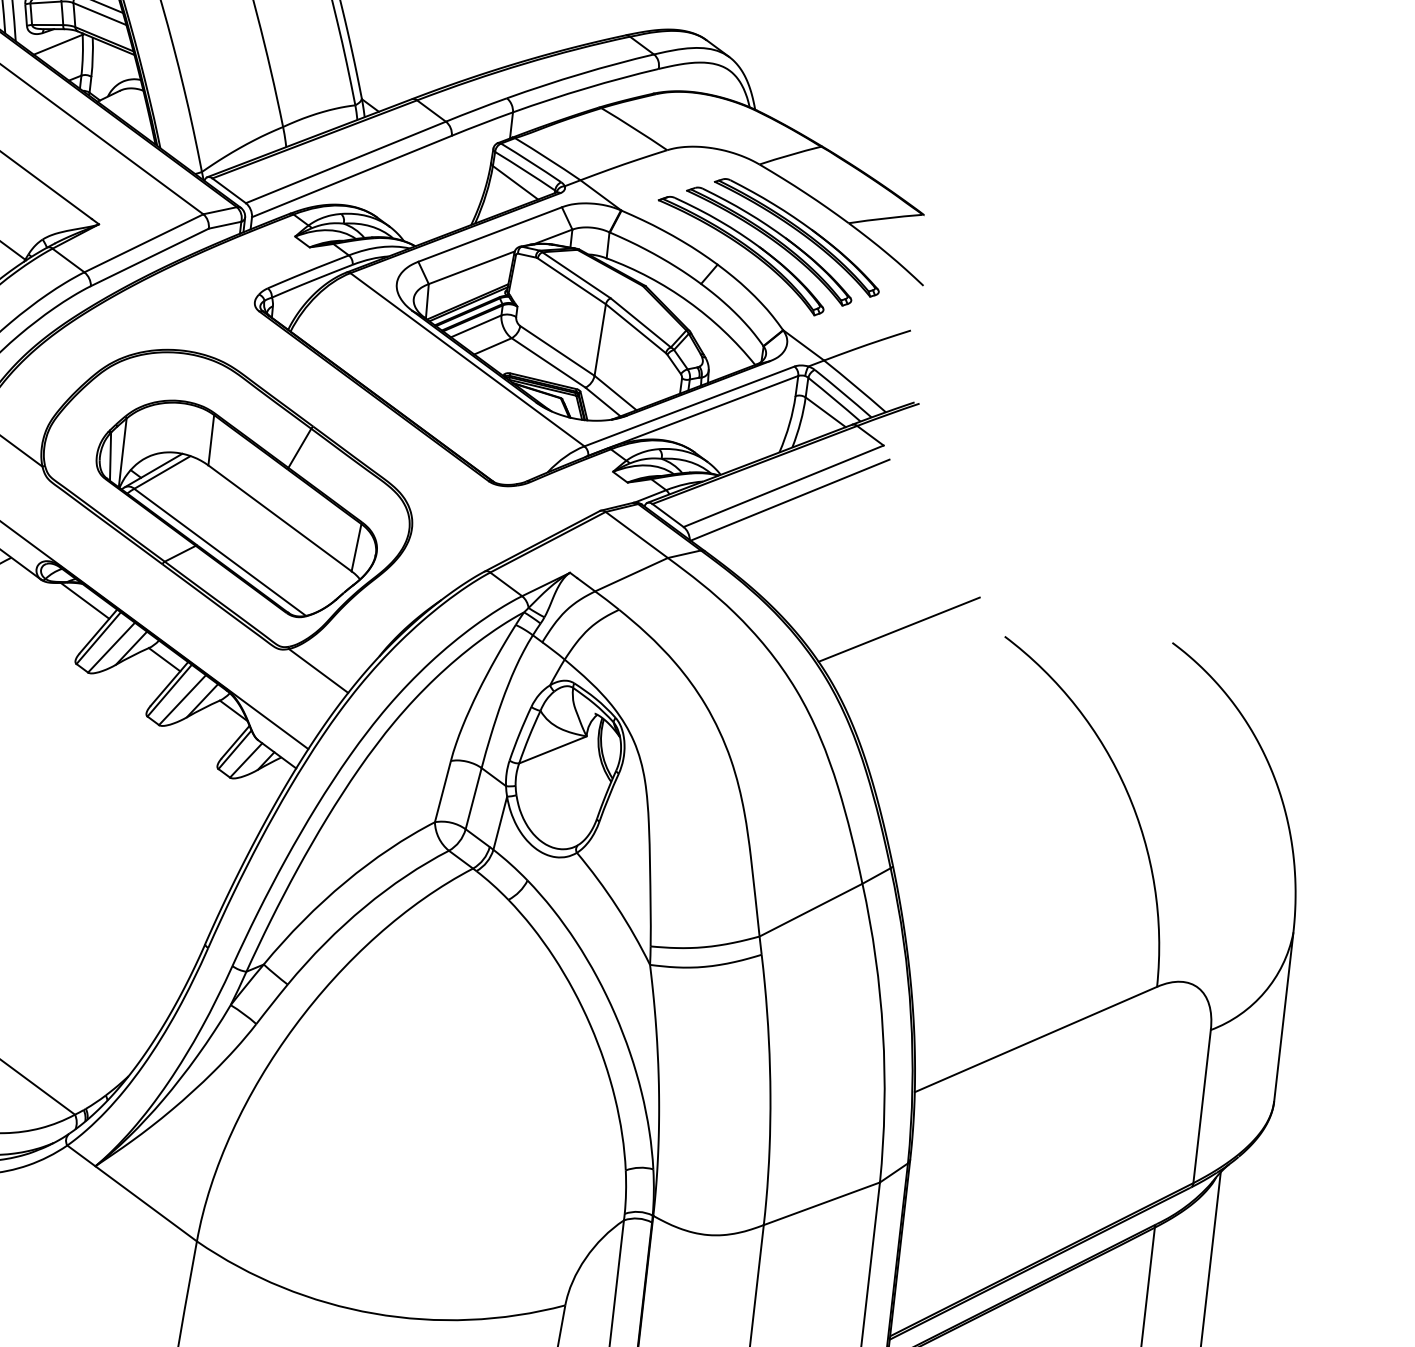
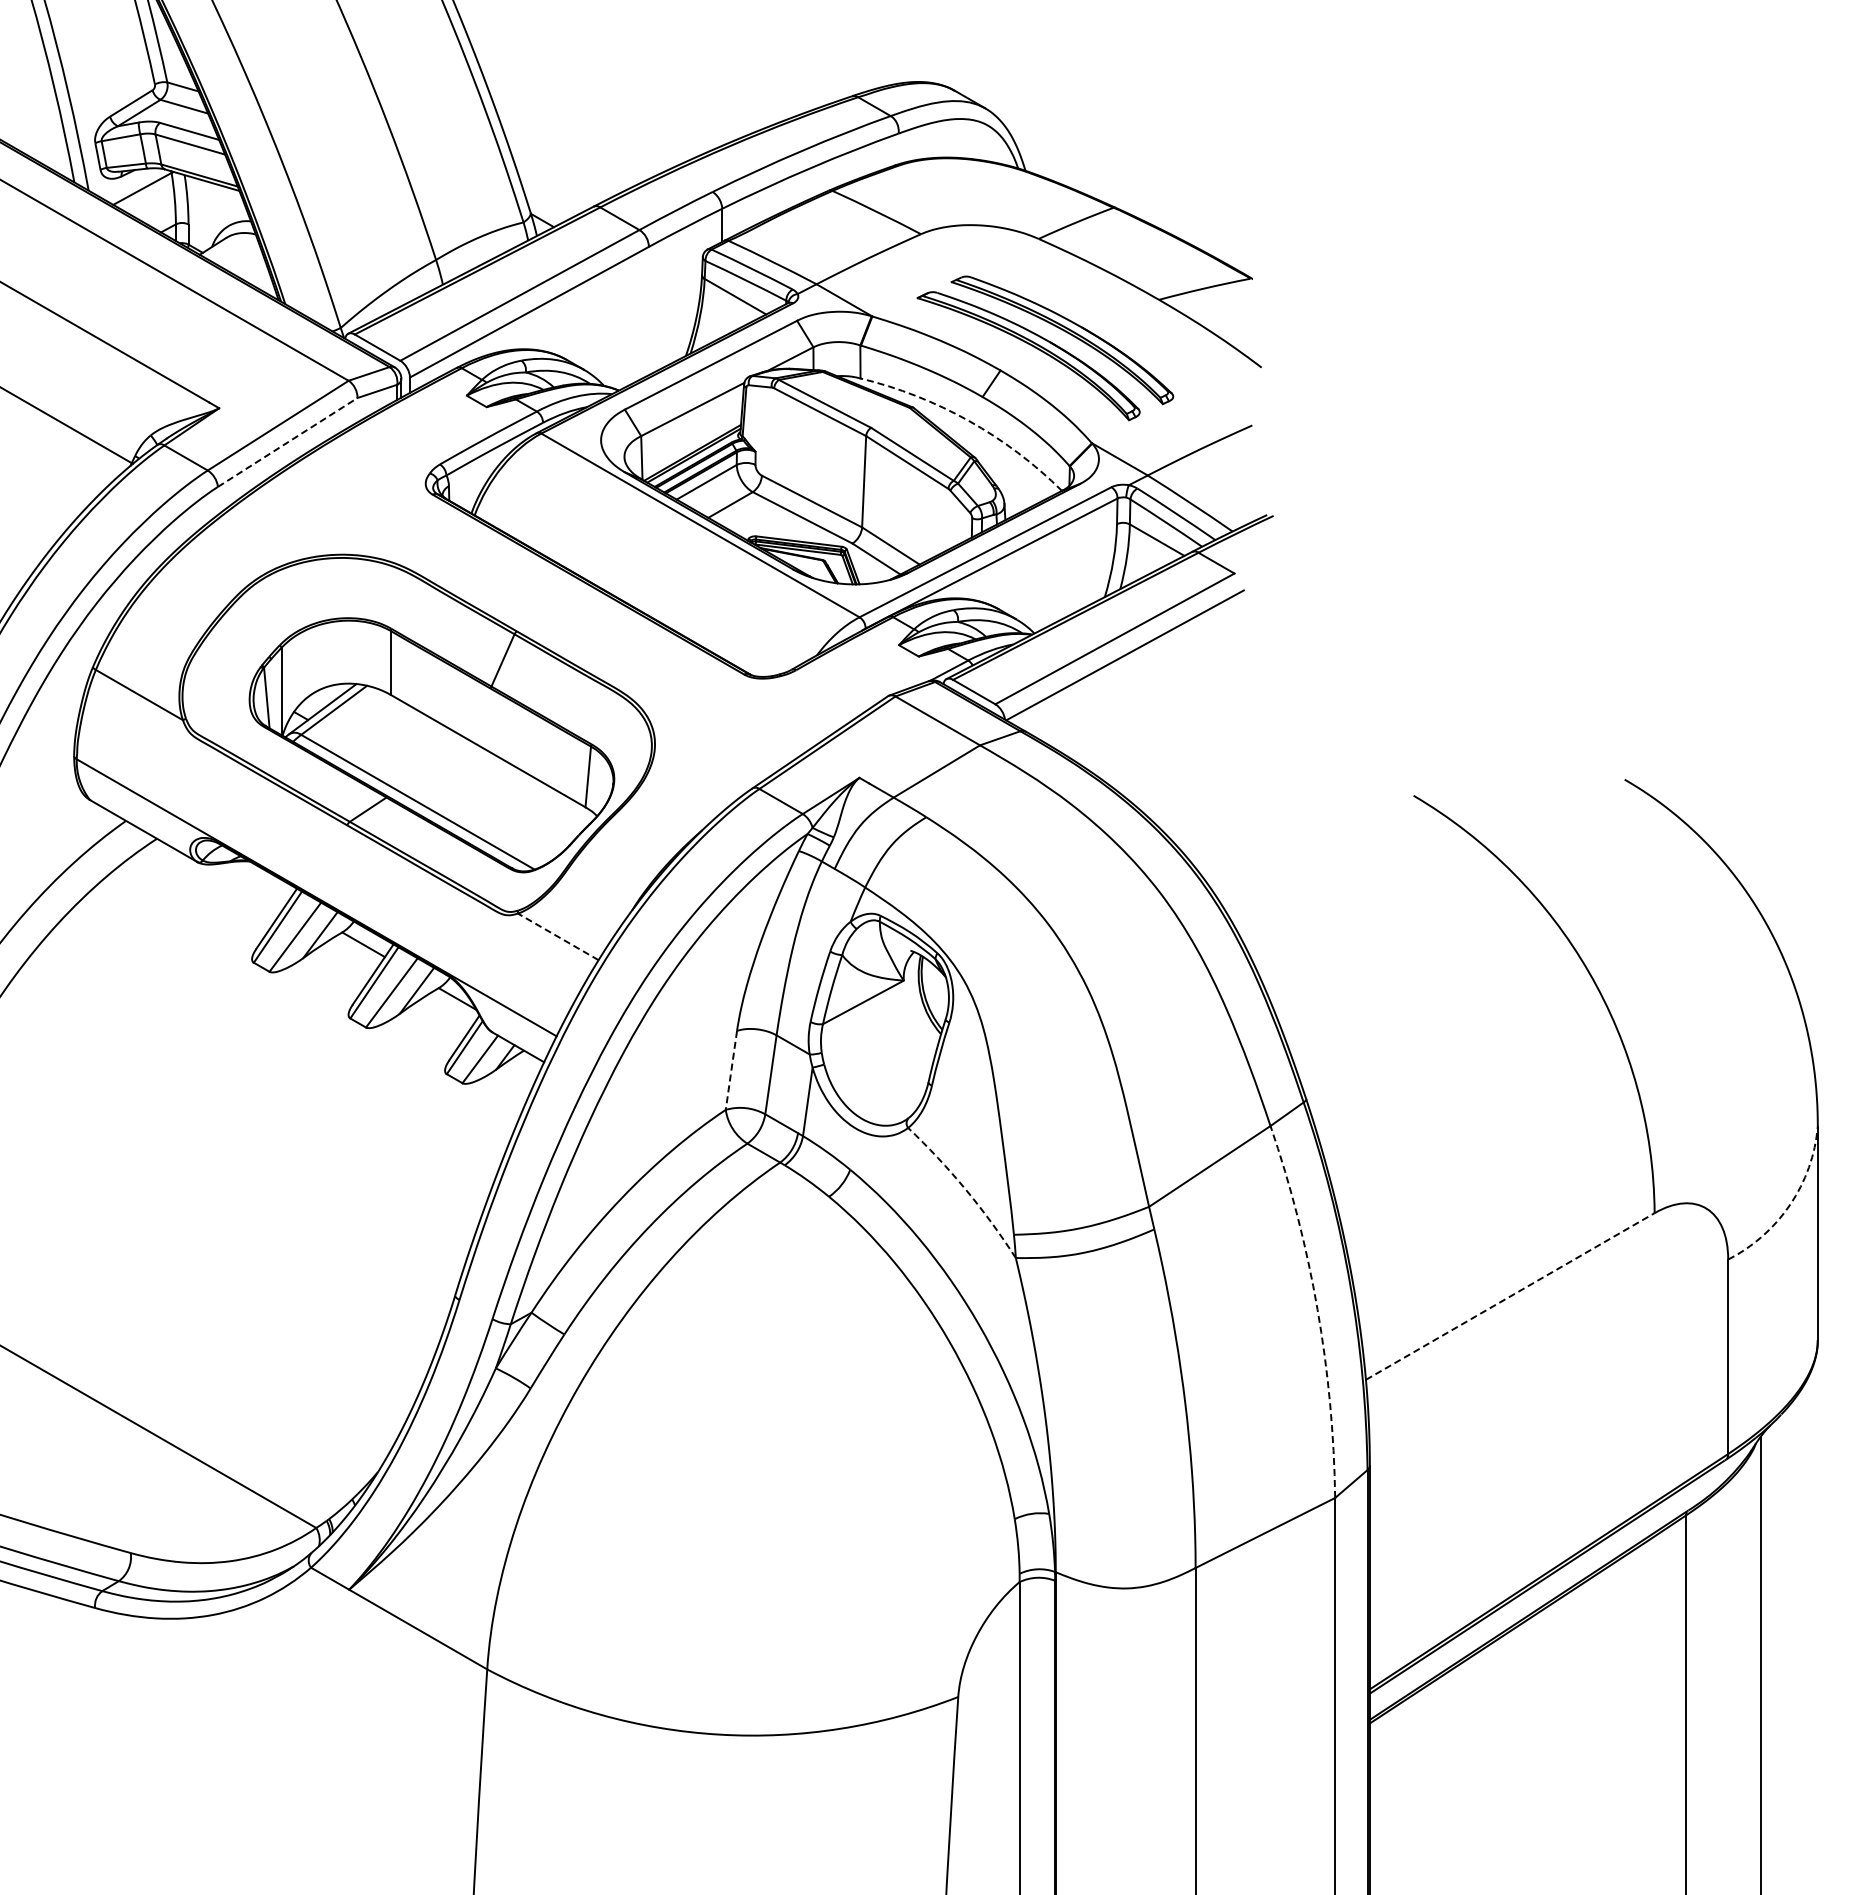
part: (800, 233) -> (1099, 319), removed
line: (149, 257) -> (287, 442), solid -> dashed
arc: (687, 301) -> (968, 420), solid -> dashed
line: (85, 600) -> (255, 882), removed
line: (898, 629) -> (1279, 801), removed
line: (318, 670) -> (558, 936), solid -> dashed
line: (442, 792) -> (731, 1071), solid -> dashed
arc: (616, 906) -> (965, 1189), solid -> dashed
arc: (1264, 992) -> (1790, 1204), solid -> dashed
arc: (882, 1032) -> (1317, 1309), solid -> dashed
line: (1036, 1039) -> (1510, 1296), solid -> dashed

